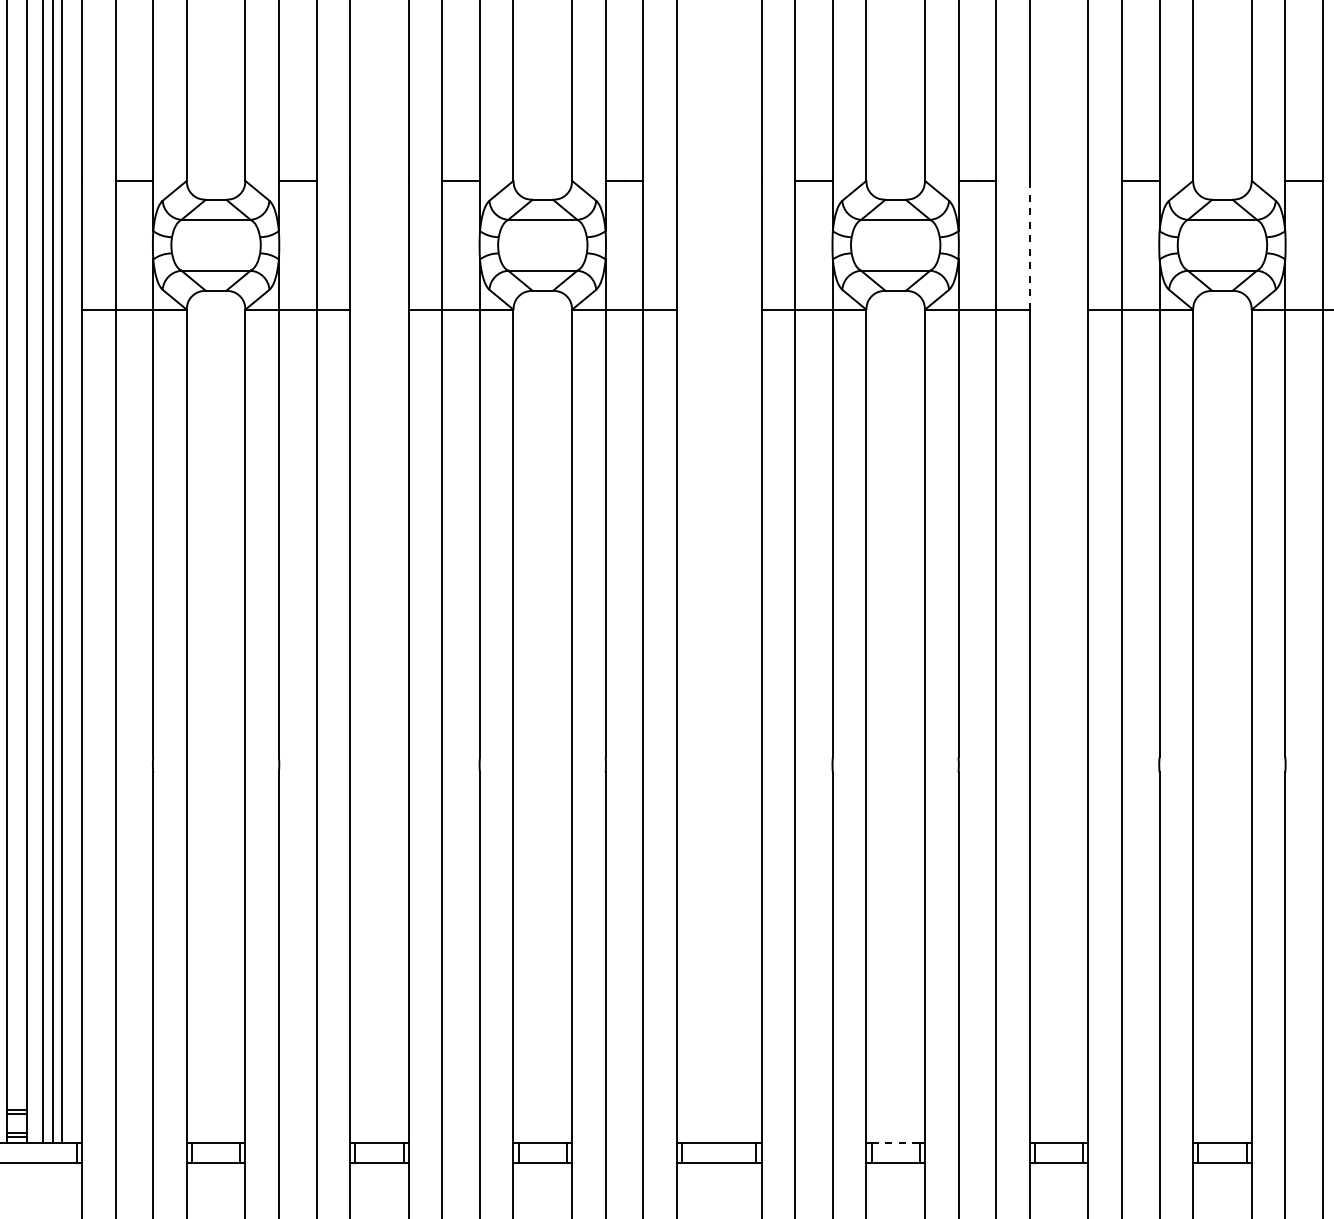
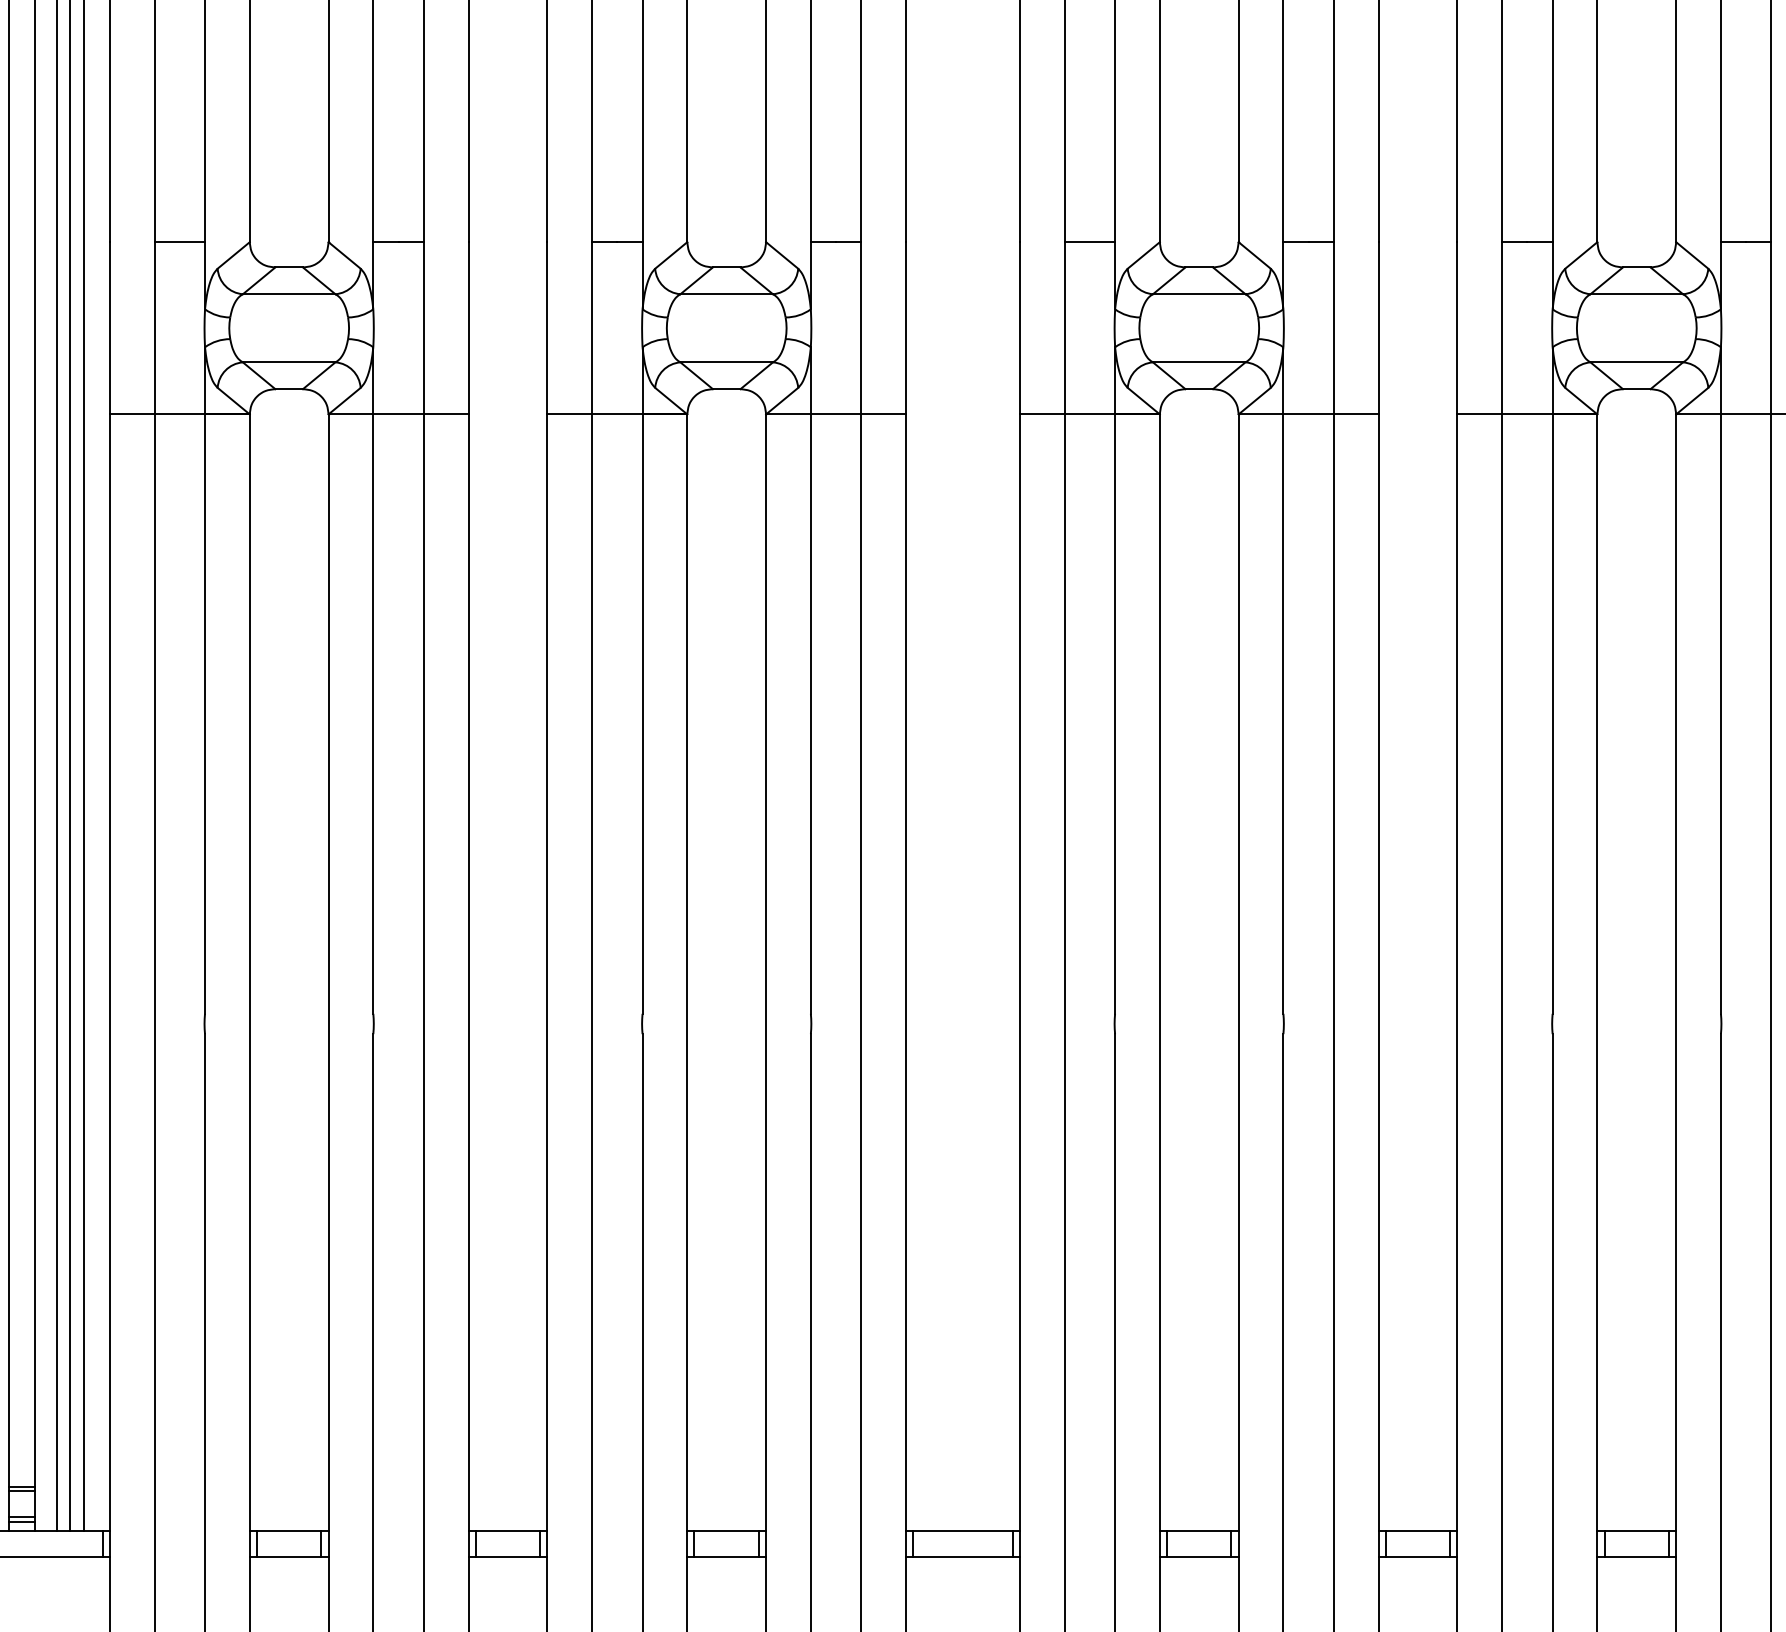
line: (1029, 245) -> (1378, 328), dashed -> solid
line: (896, 1143) -> (1200, 1531), dashed -> solid

